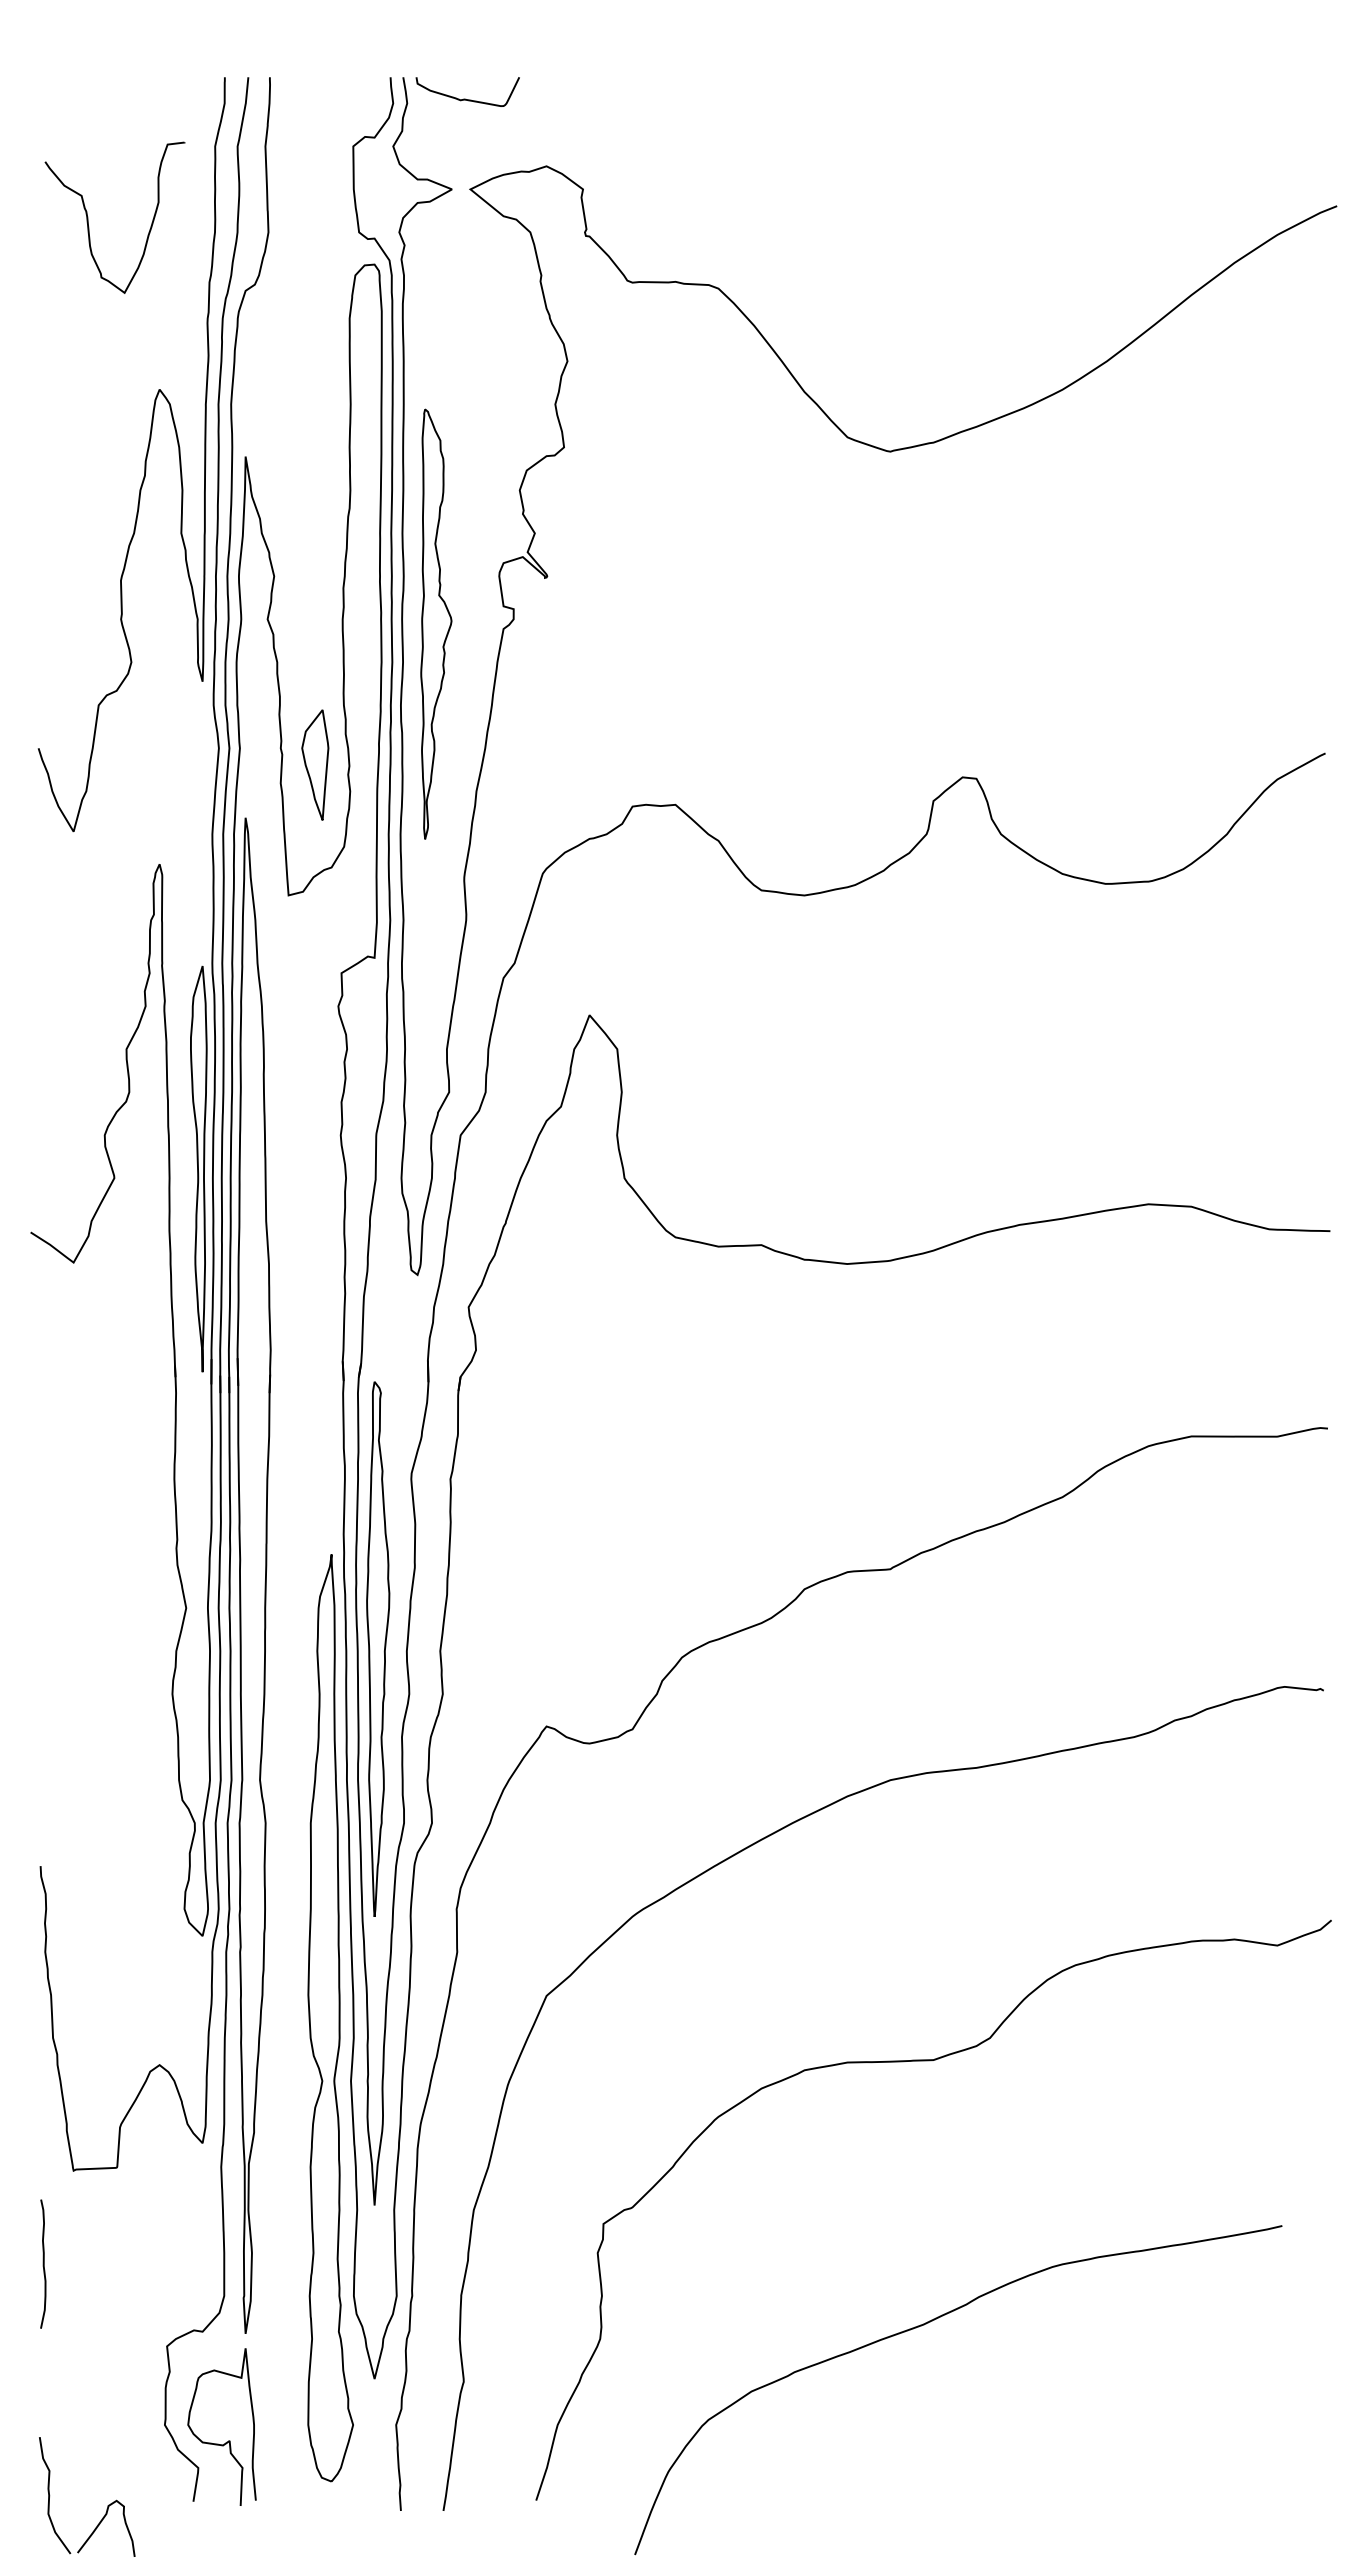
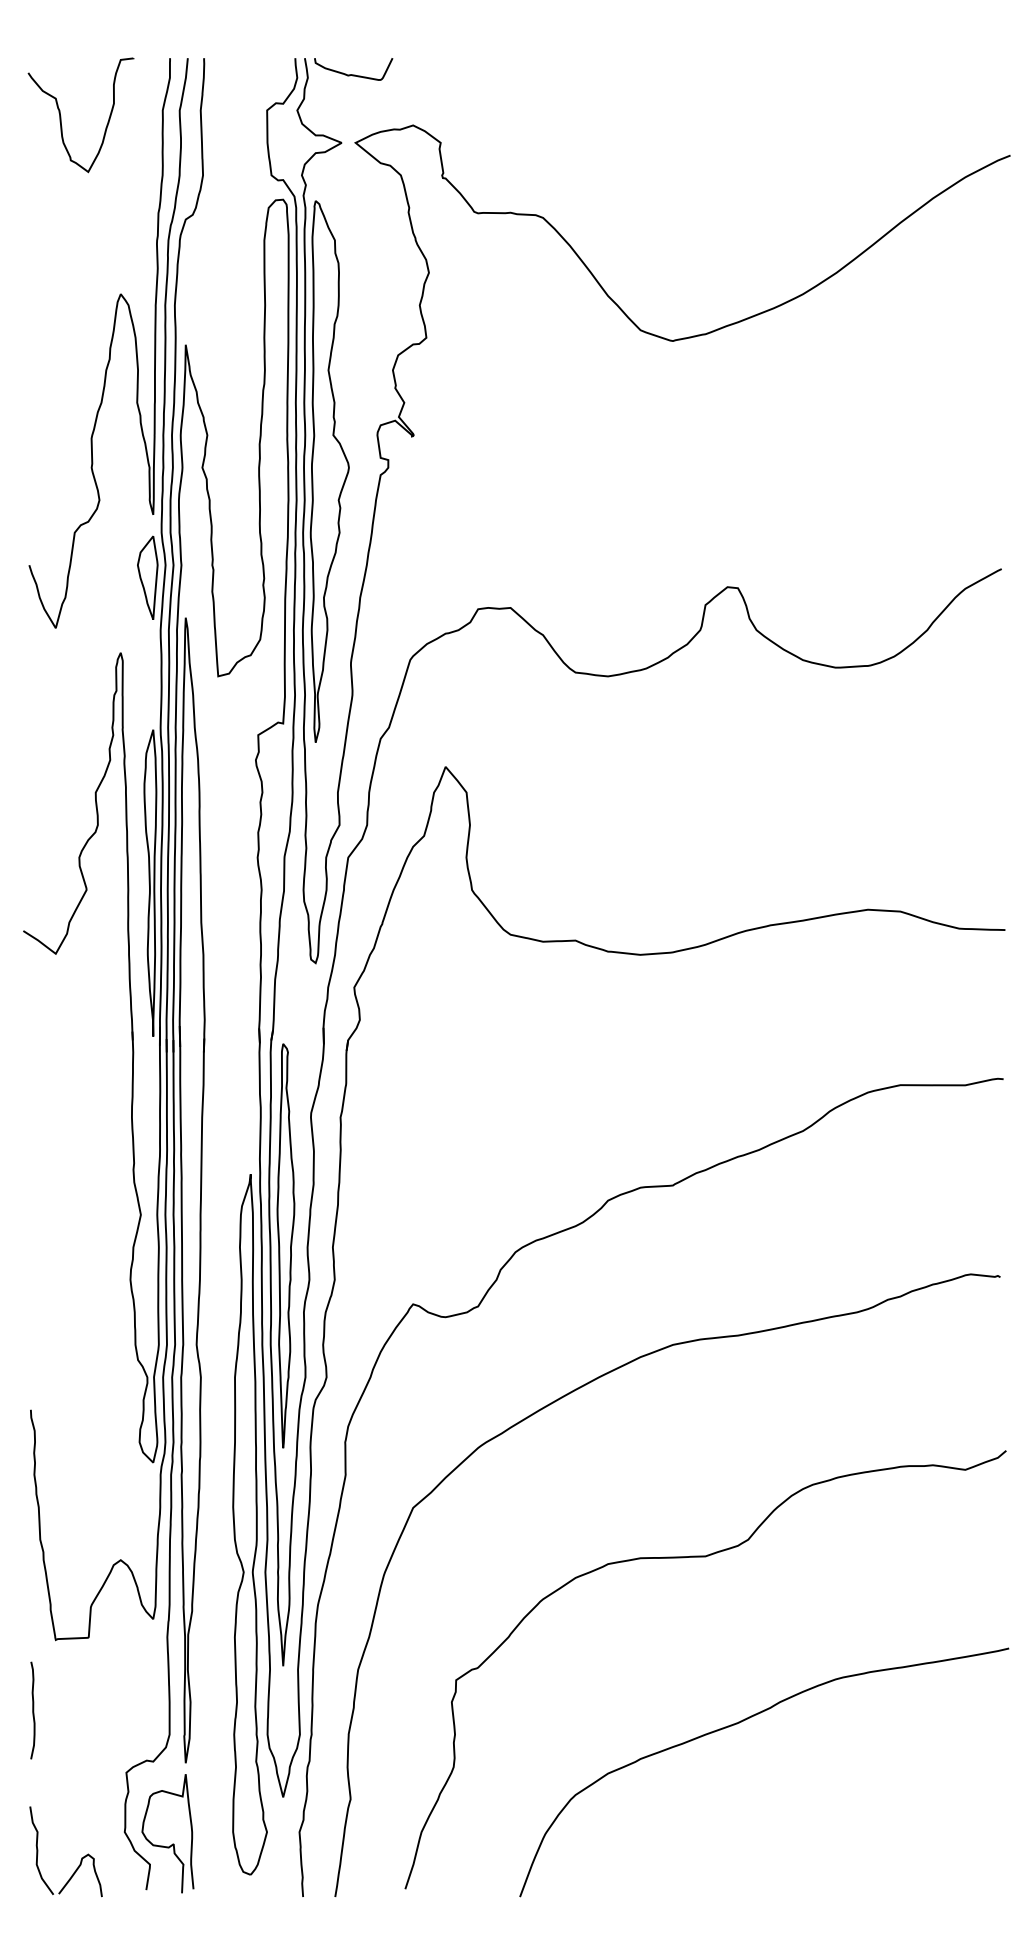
curve: (88, 217) -> (61, 115), moved
part: (436, 623) -> (330, 470), size x1.67
part: (315, 764) -> (147, 577), moved
curve: (926, 2324) -> (740, 1722), moved
part: (107, 2505) -> (81, 1858), moved

